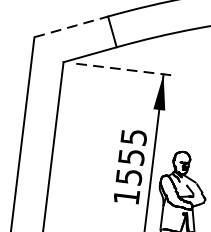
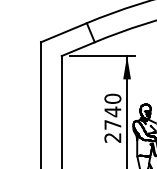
line: (70, 26) -> (63, 32), dashed -> solid
line: (125, 70) -> (102, 56), dashed -> solid
text: (129, 165) -> (112, 117), 1555 -> 2740

